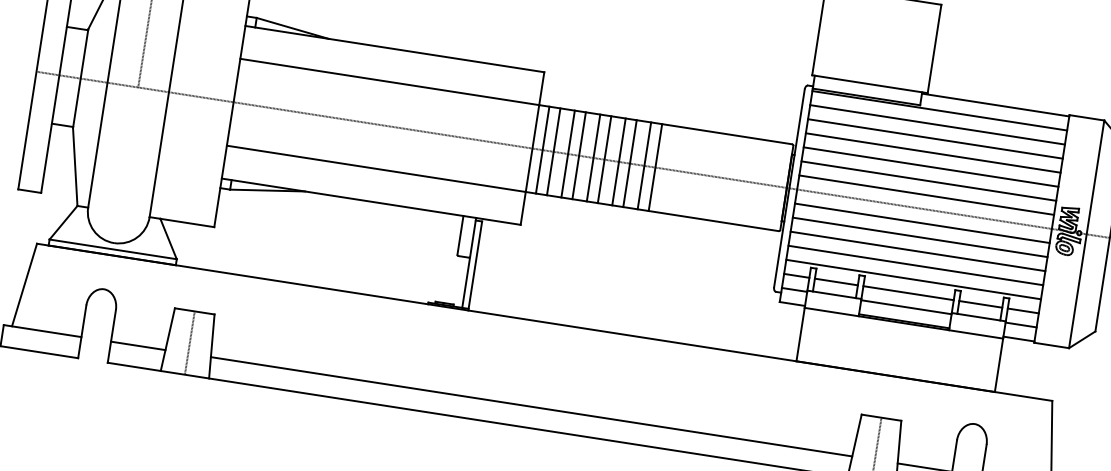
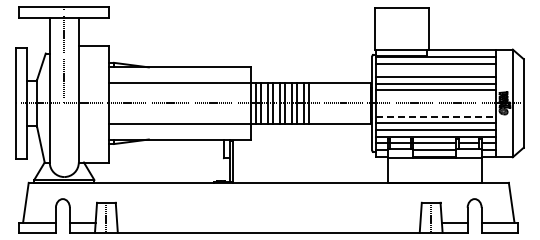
line: (933, 139) -> (435, 70), removed
line: (925, 194) -> (435, 96), removed
line: (920, 223) -> (435, 110), removed
line: (921, 236) -> (436, 116), solid -> dashed
line: (531, 406) -> (268, 222), removed

